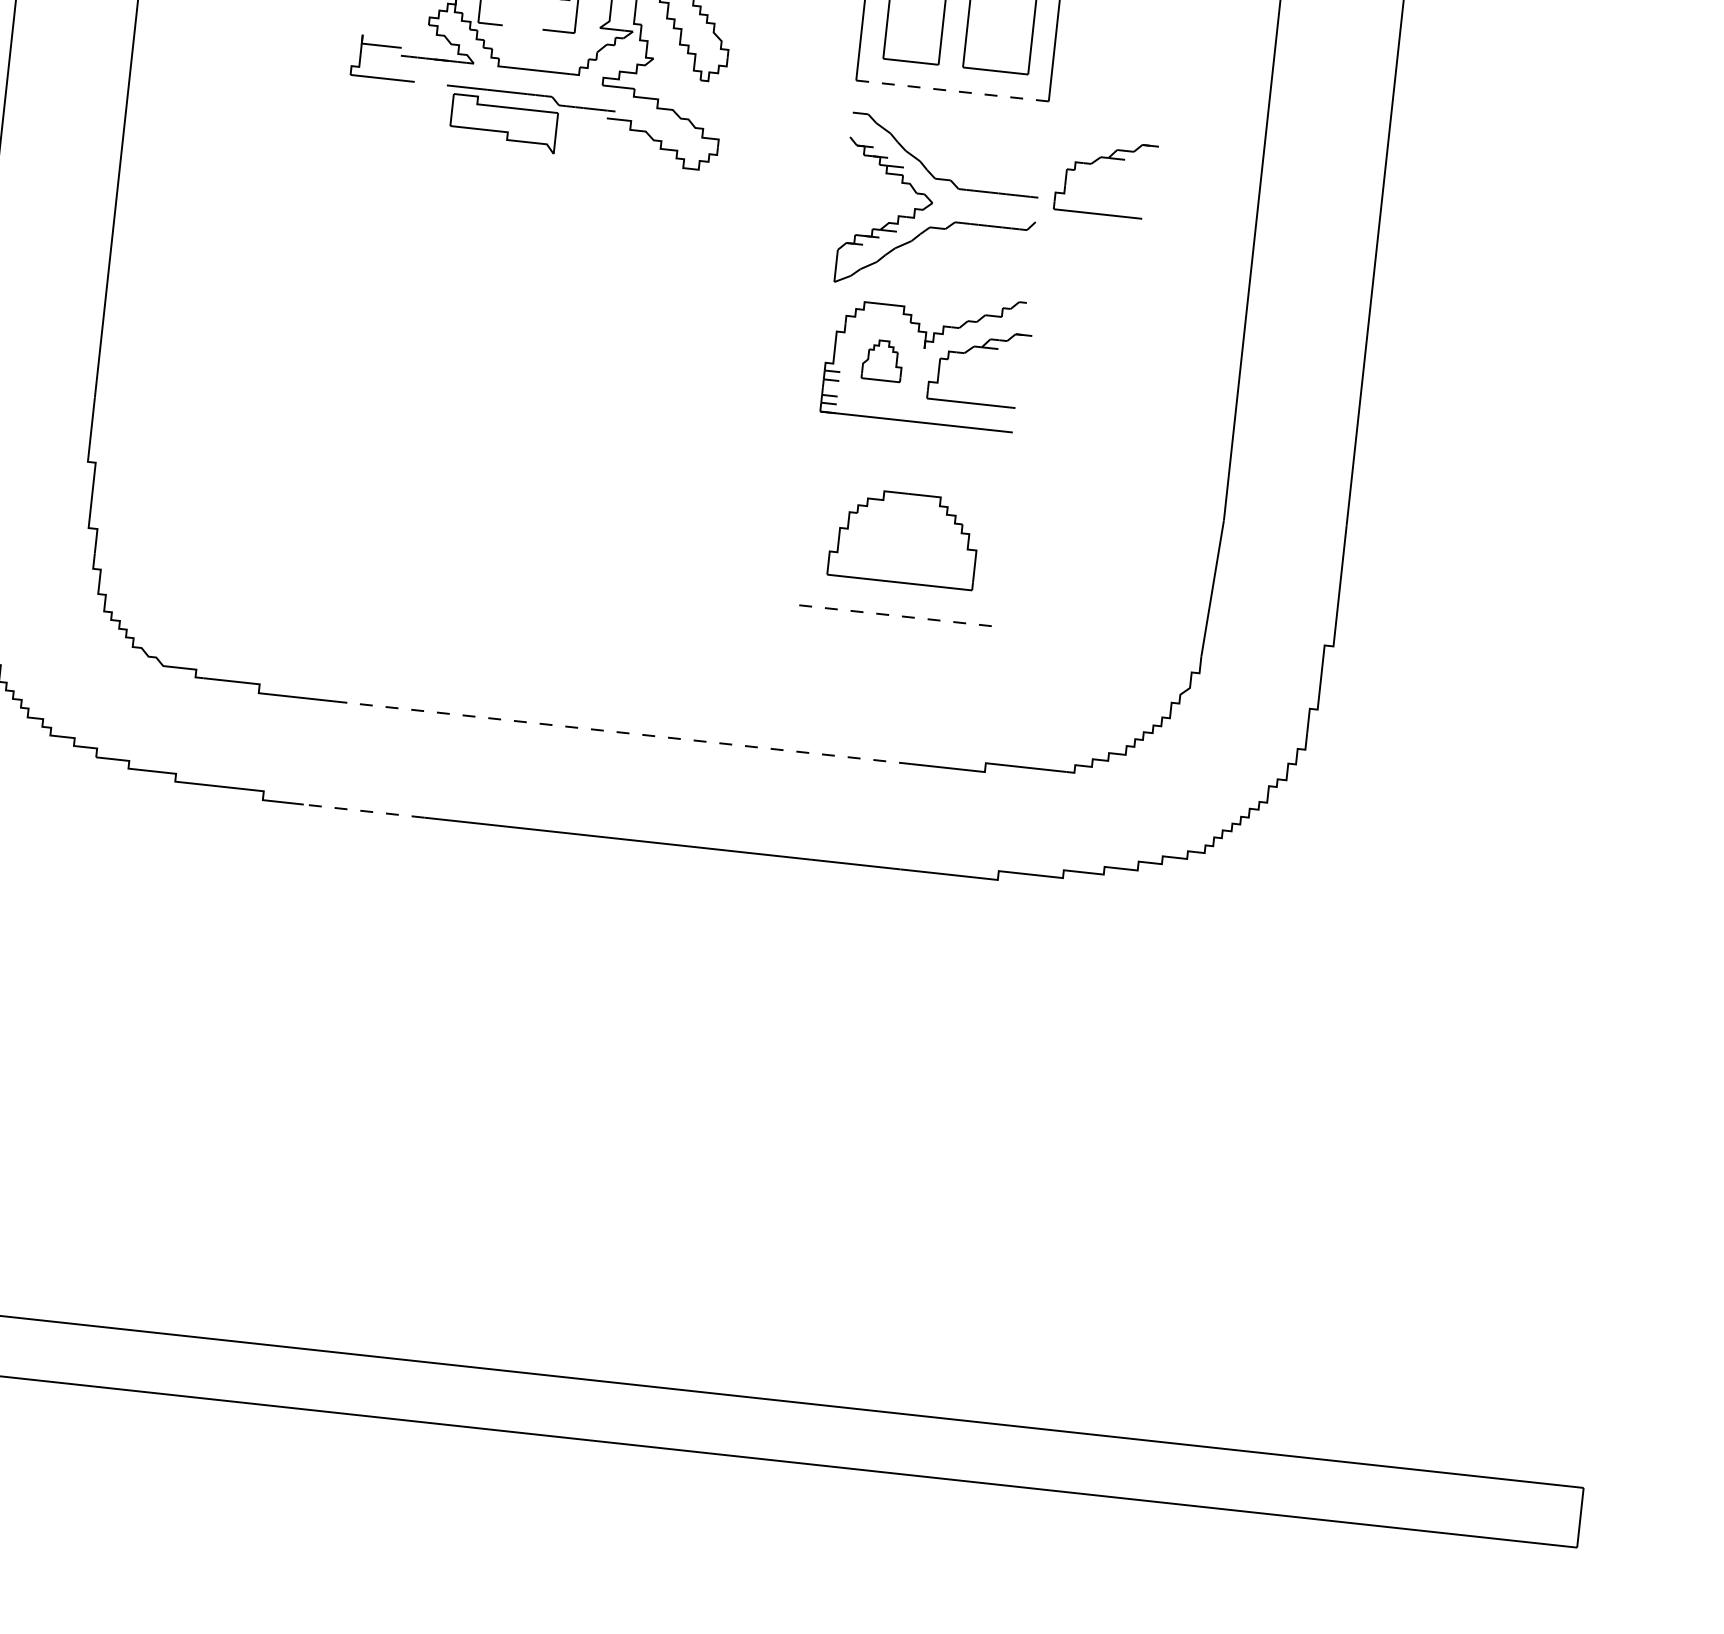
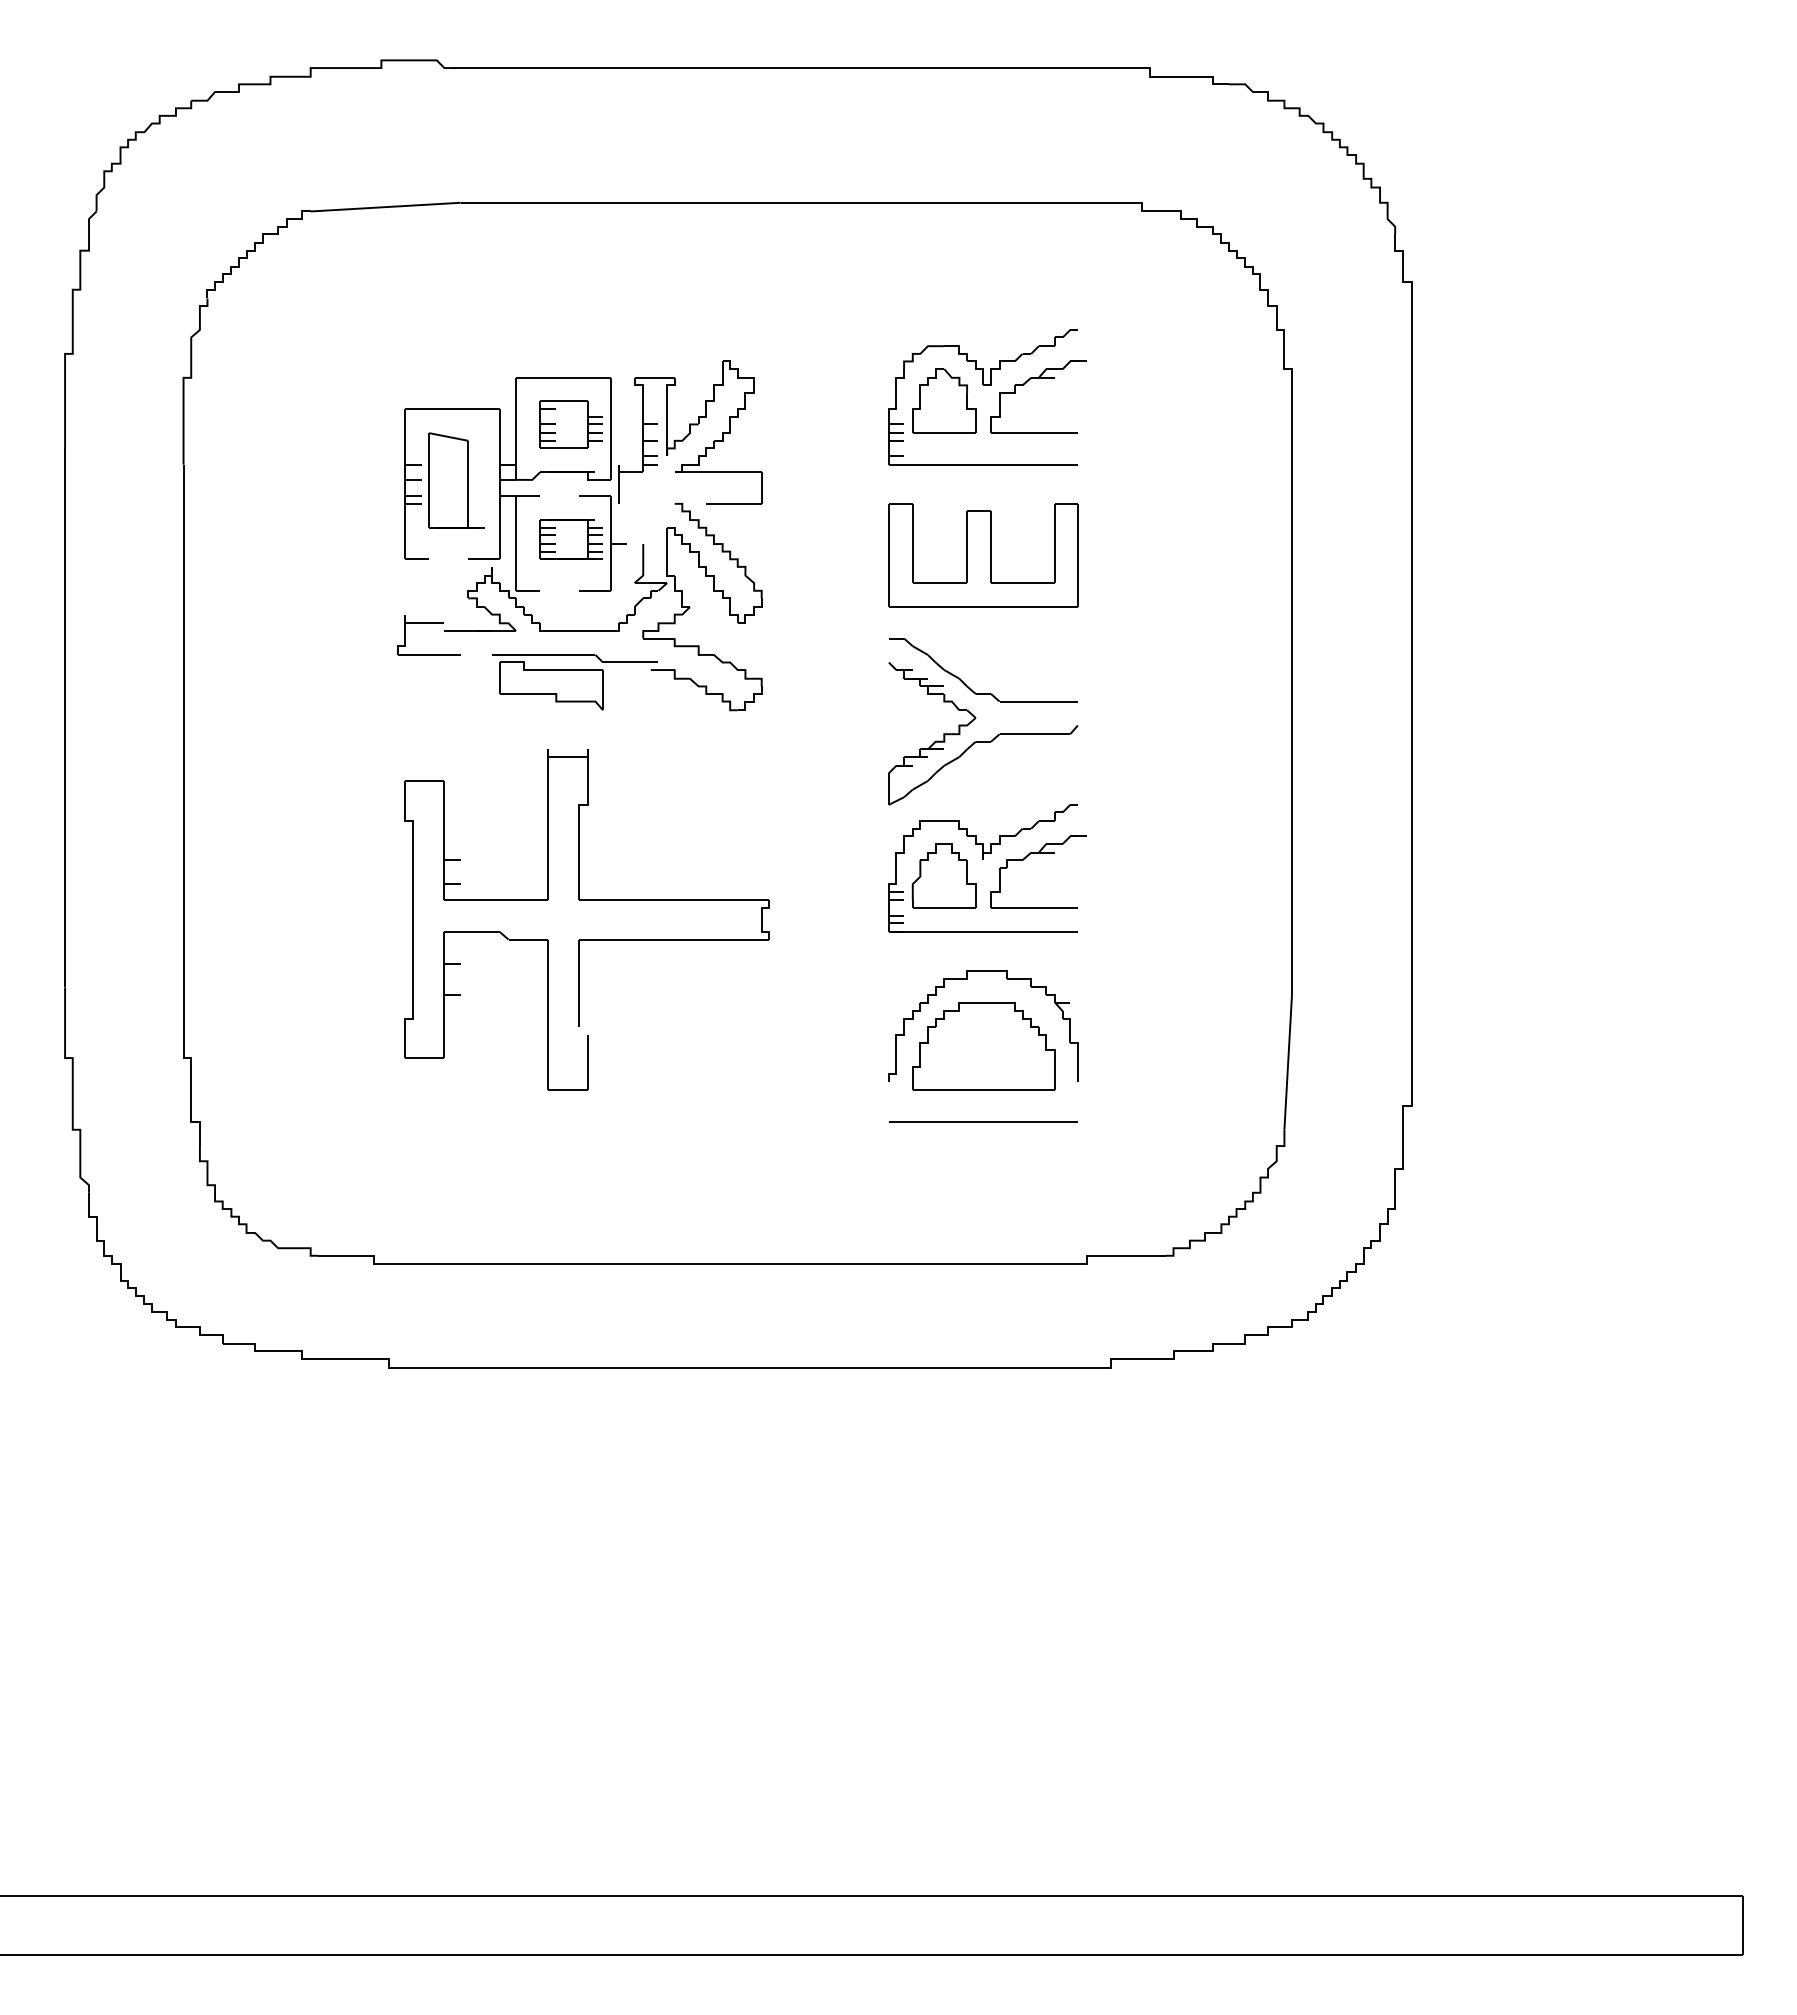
line: (952, 91) -> (983, 607), dashed -> solid
part: (1095, 162) -> (1129, 661), removed
part: (515, 345) -> (586, 900), added
part: (882, 360) -> (943, 875), size x1.67
part: (895, 468) -> (967, 979), added
line: (895, 616) -> (983, 1122), dashed -> solid
line: (629, 733) -> (737, 1264), dashed -> solid
line: (363, 810) -> (487, 1367), dashed -> solid

